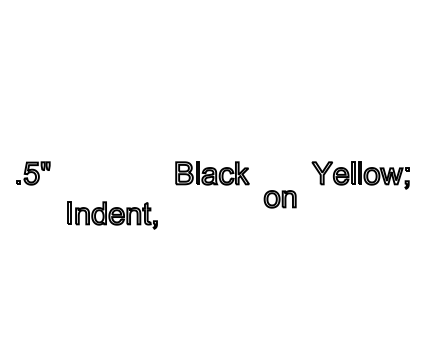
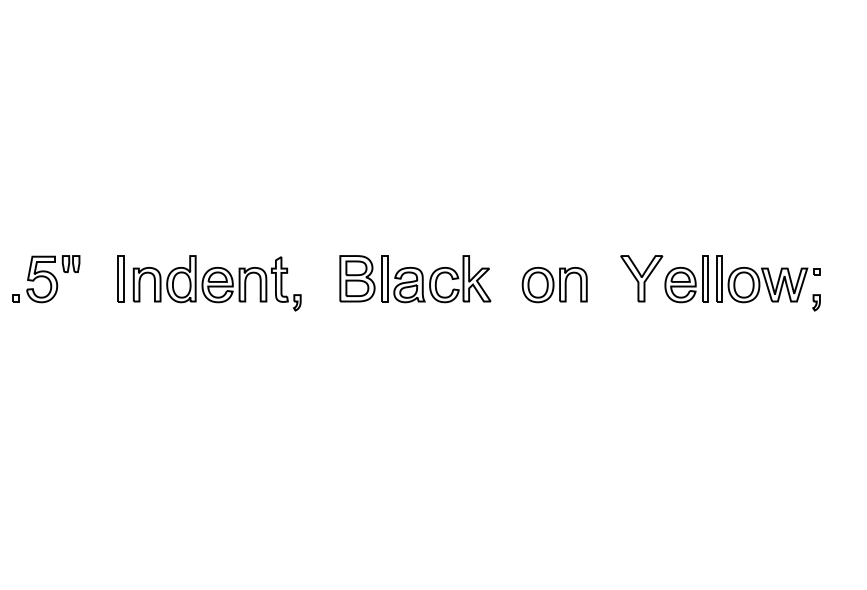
part: (279, 199) -> (553, 285), moved
part: (112, 215) -> (208, 283), moved

